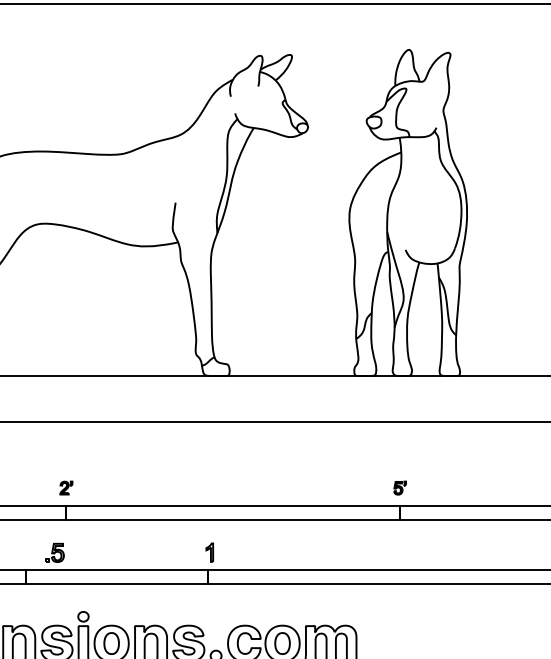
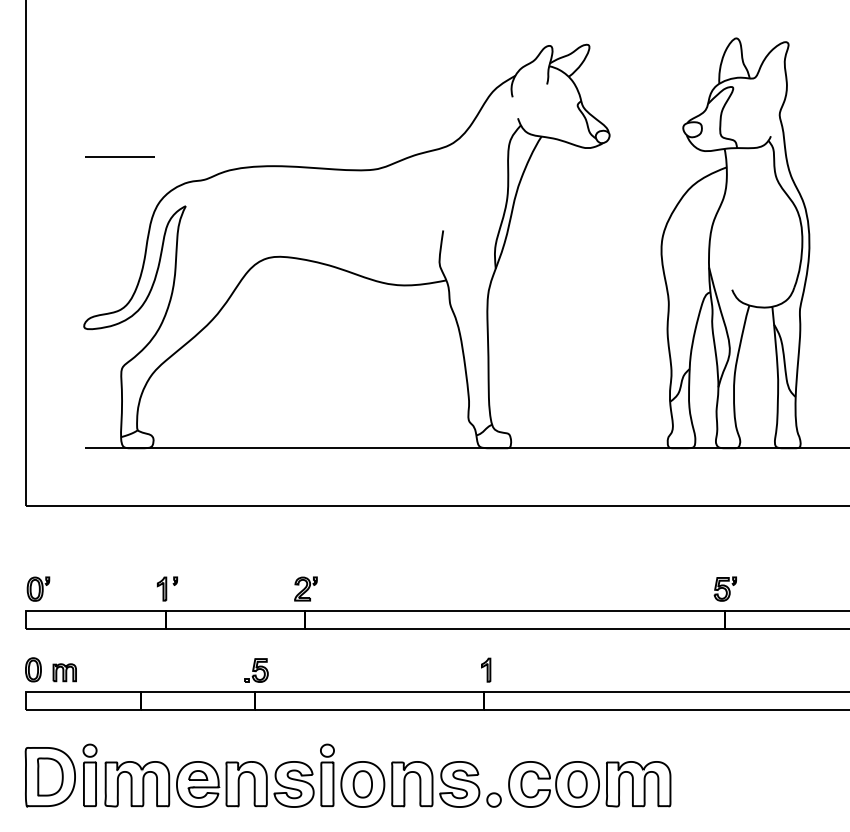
part: (66, 487) -> (305, 588), size x1.43
part: (399, 487) -> (724, 588), size x1.43
part: (54, 552) -> (256, 670), moved

